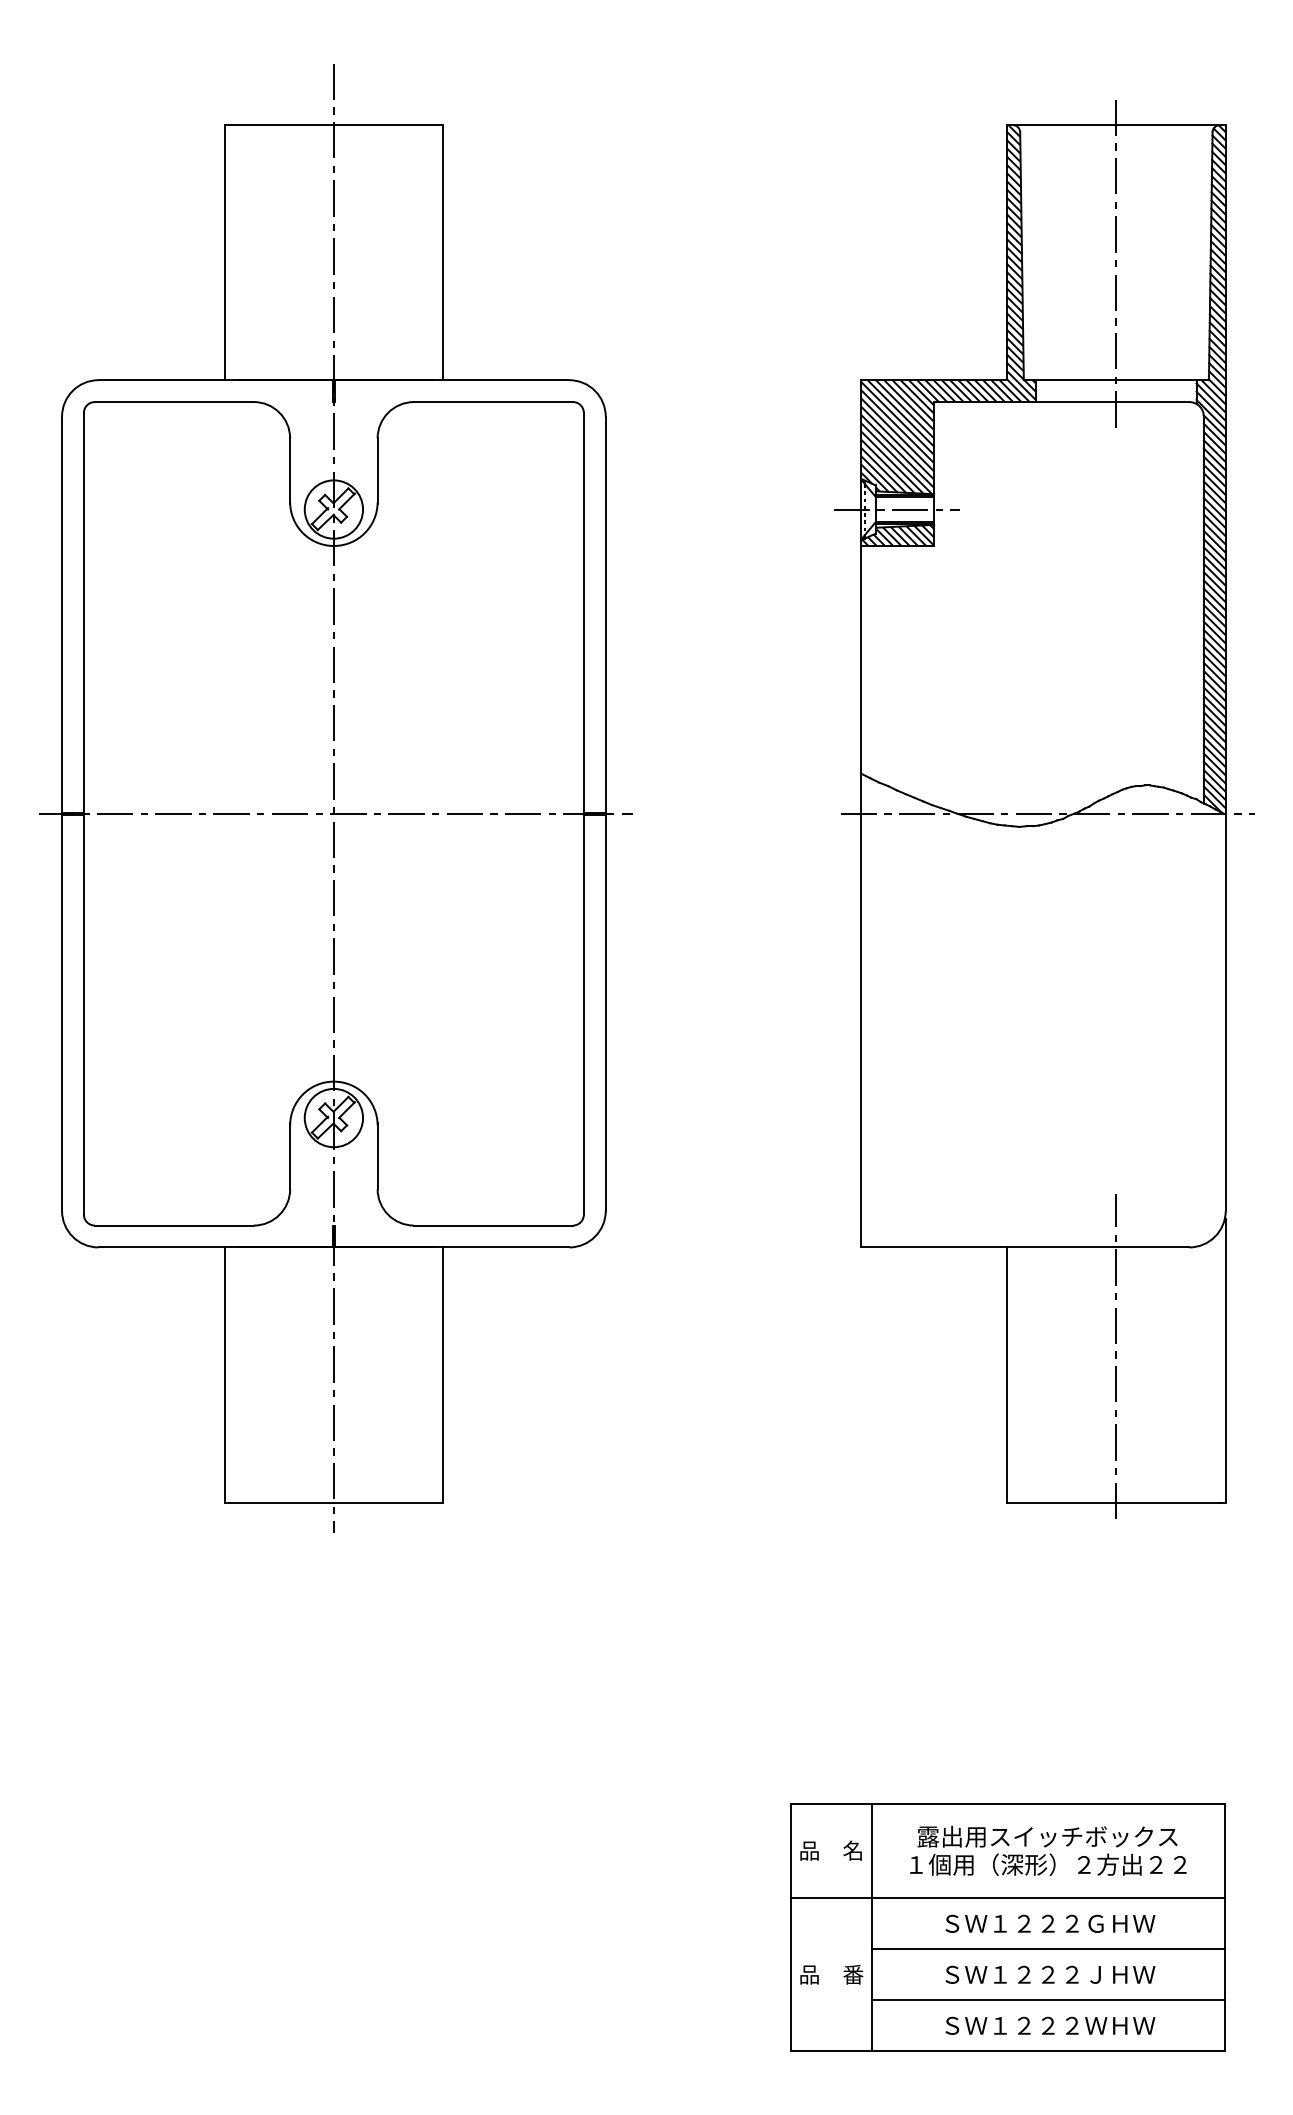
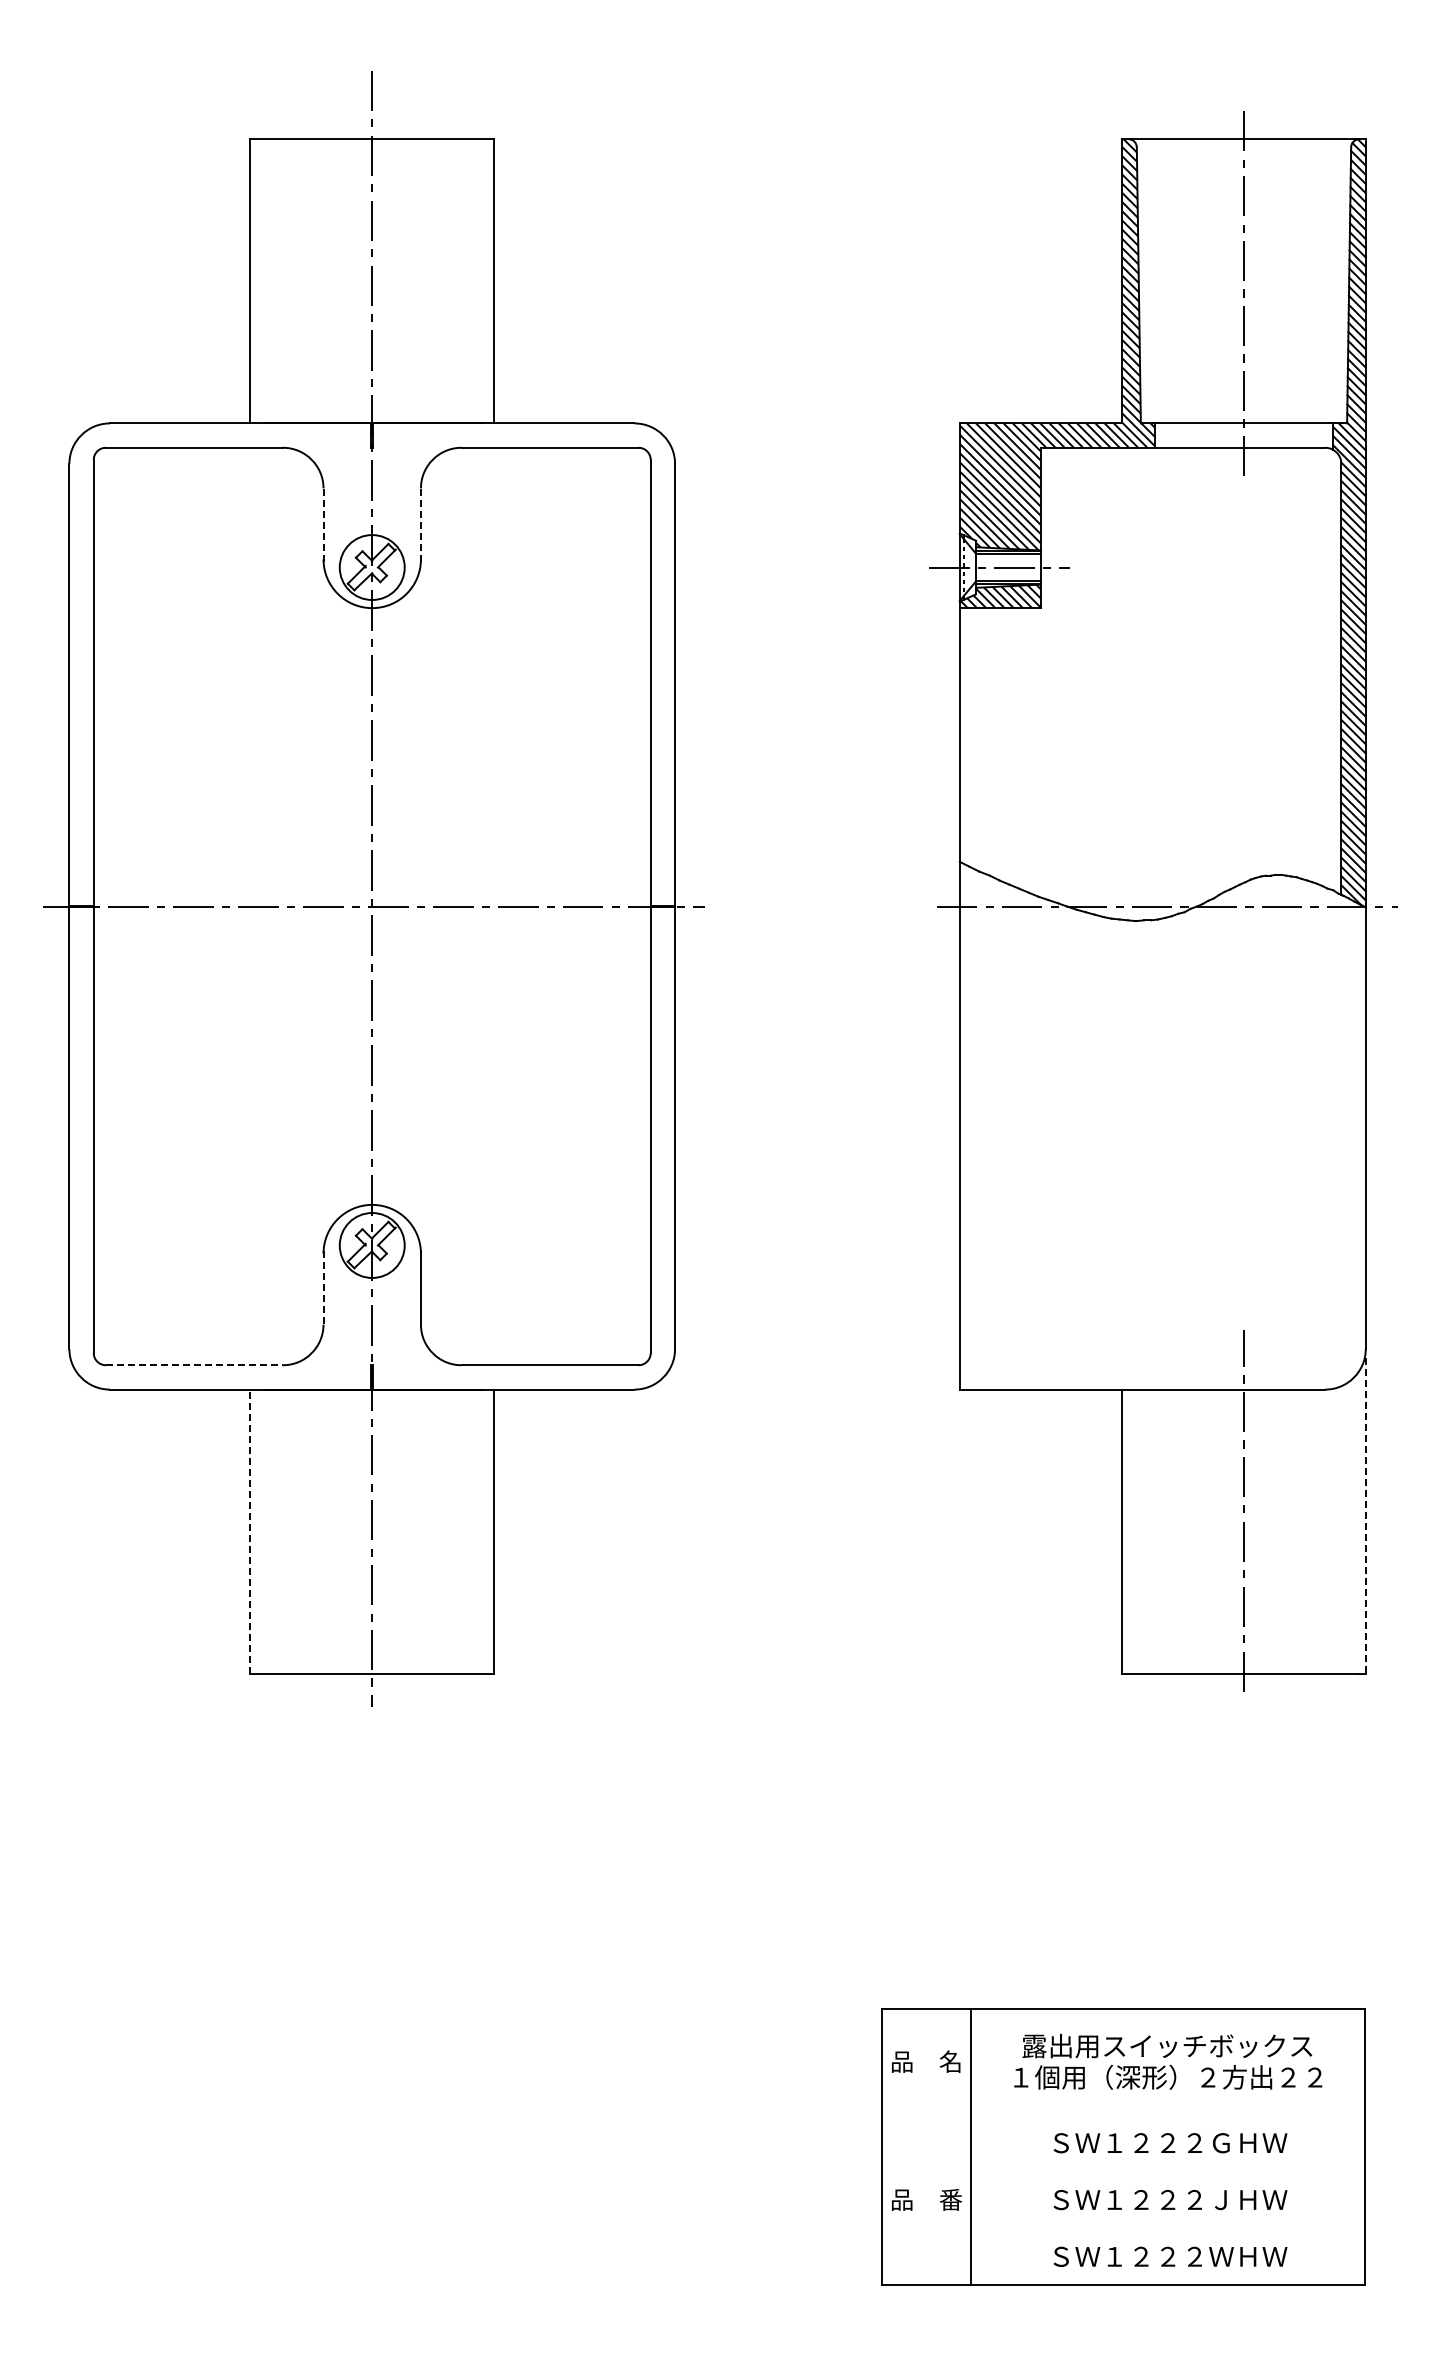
line: (290, 471) -> (323, 525), solid -> dashed
line: (377, 471) -> (420, 525), solid -> dashed
line: (290, 1155) -> (323, 1287), solid -> dashed
line: (174, 1225) -> (194, 1365), solid -> dashed
line: (1225, 1360) -> (1365, 1515), solid -> dashed
line: (224, 1374) -> (250, 1531), solid -> dashed
line: (1007, 1898) -> (1122, 2114), removed
line: (1047, 1949) -> (1167, 2171), removed
line: (1047, 2000) -> (1167, 2228), removed

